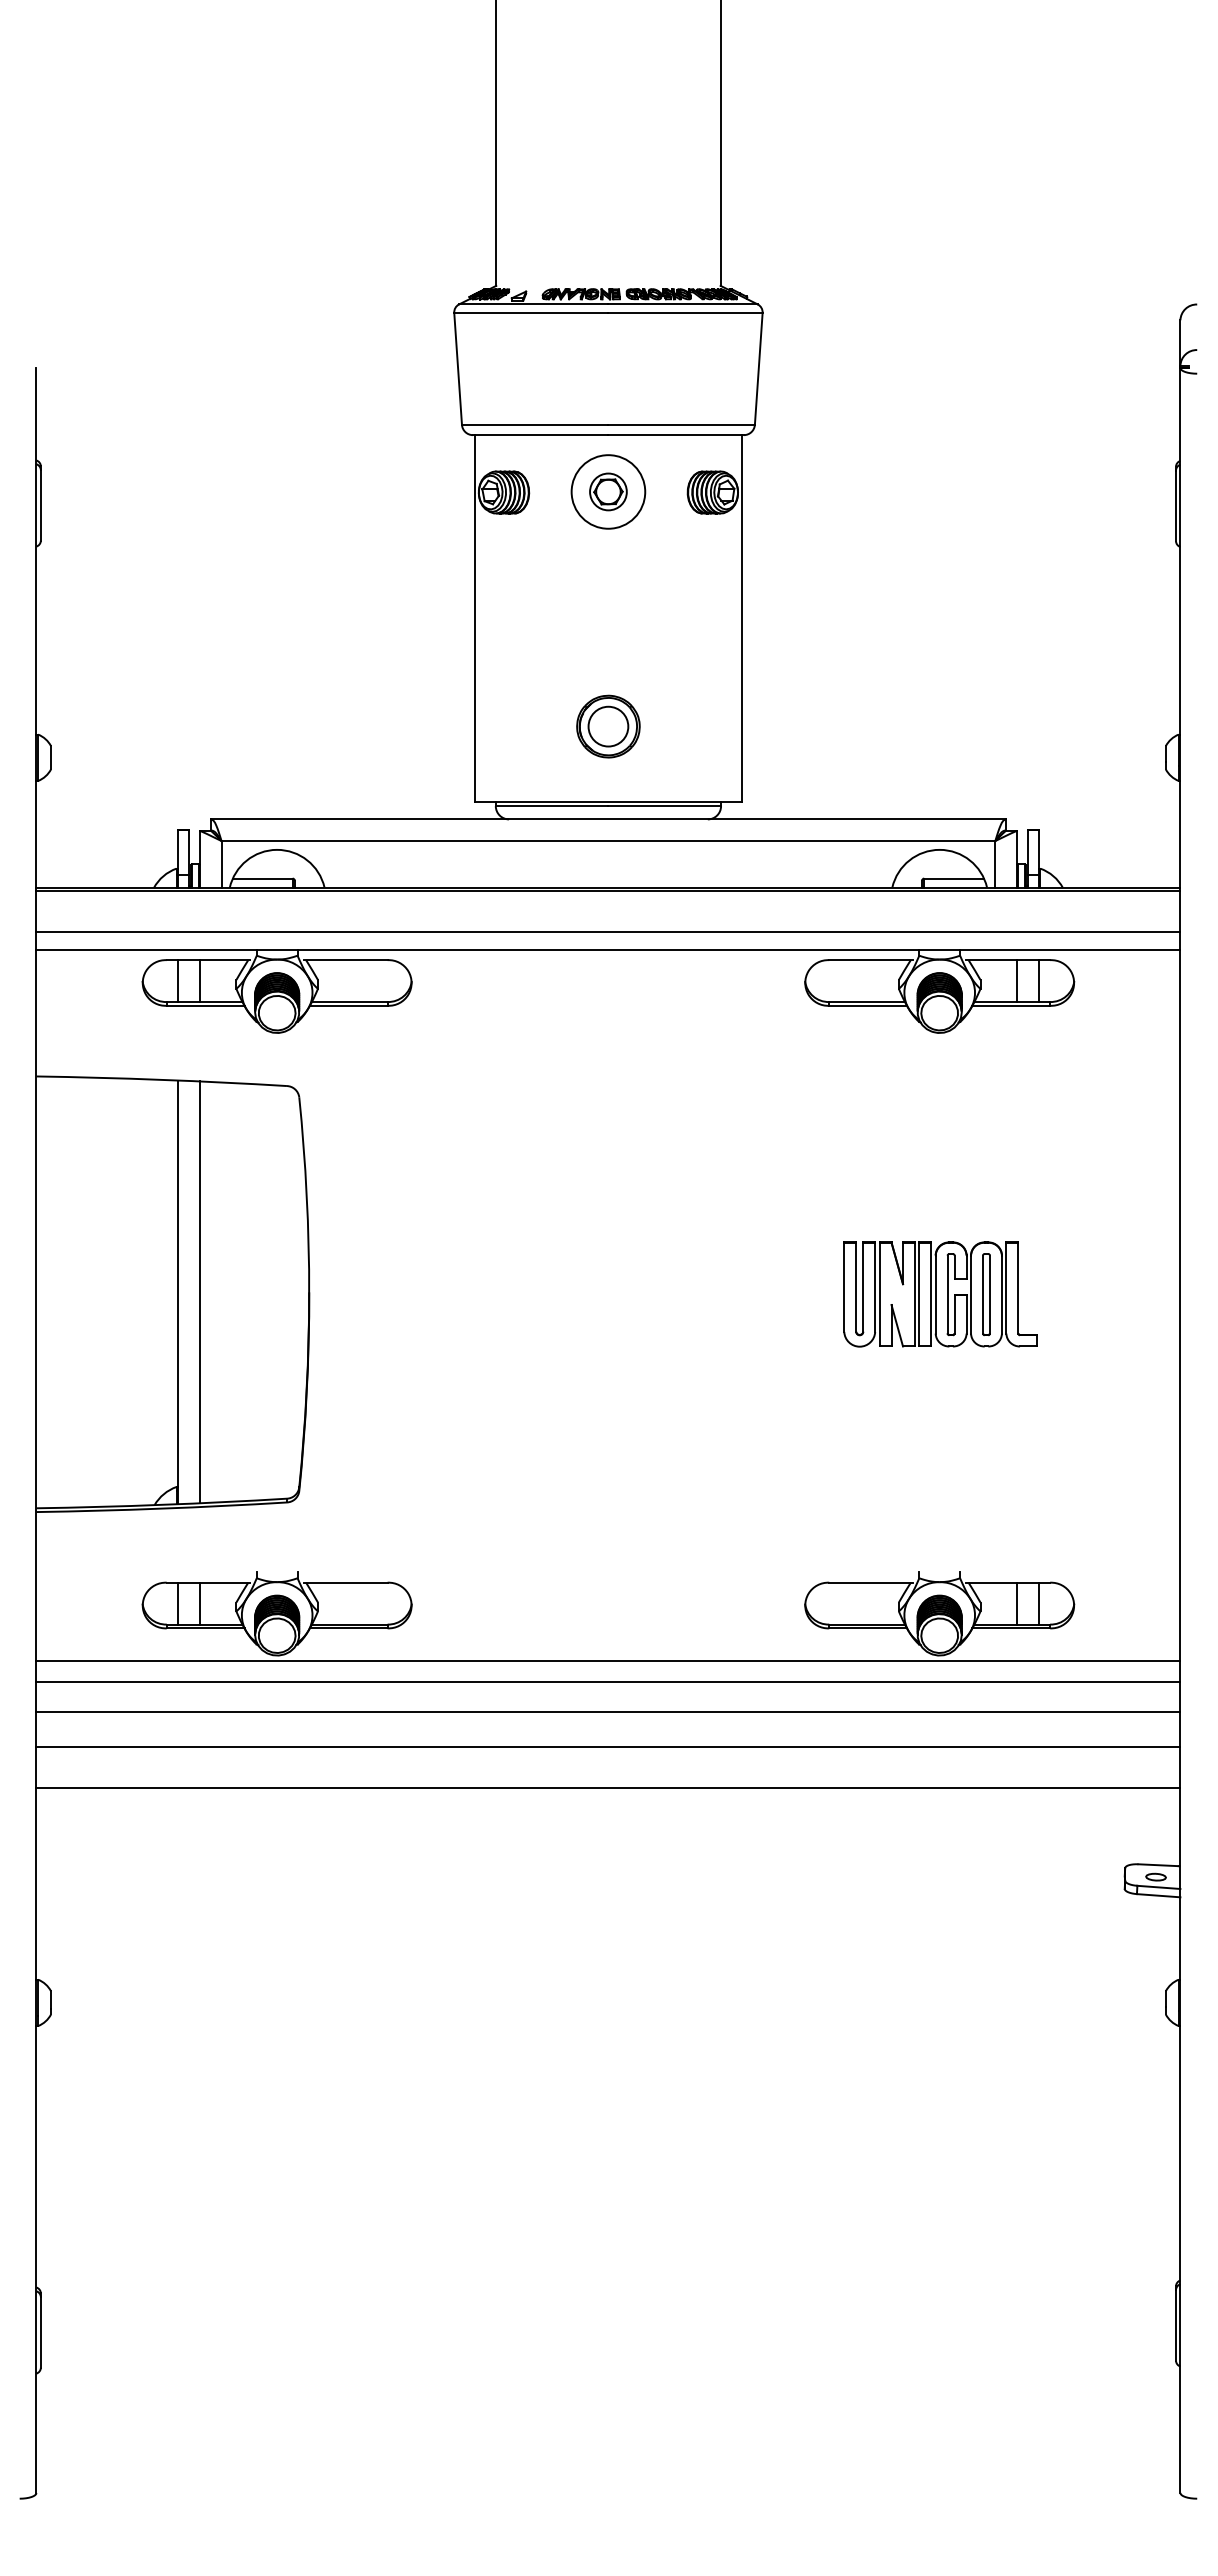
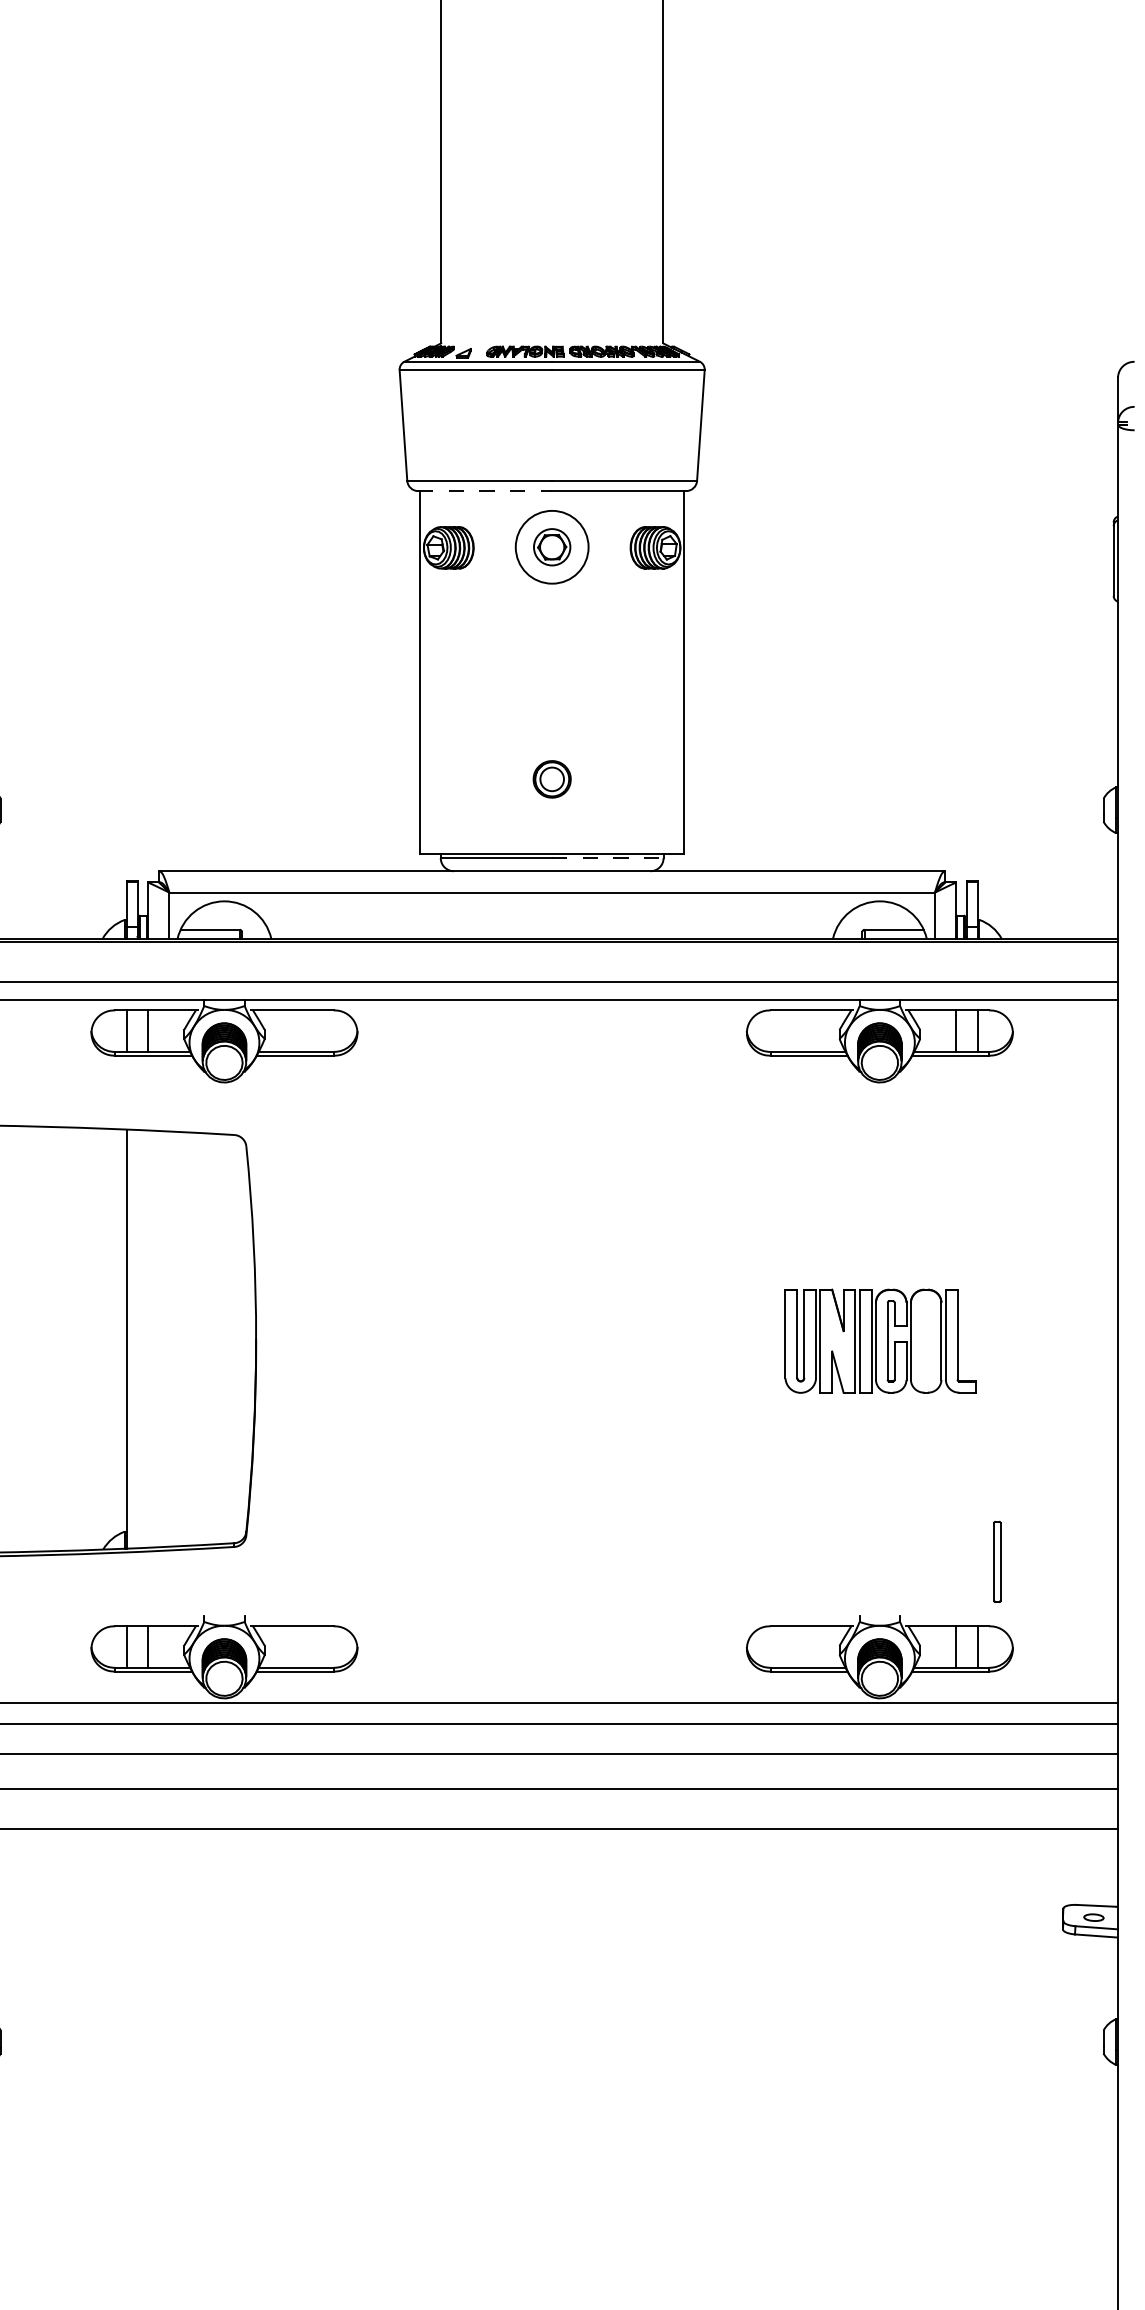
line: (540, 435) -> (484, 491), solid -> dashed
part: (608, 726) -> (552, 779), size x0.6
line: (665, 806) -> (608, 858), solid -> dashed
line: (199, 1292) -> (147, 1339), removed
part: (986, 1294) -> (997, 1561), moved

